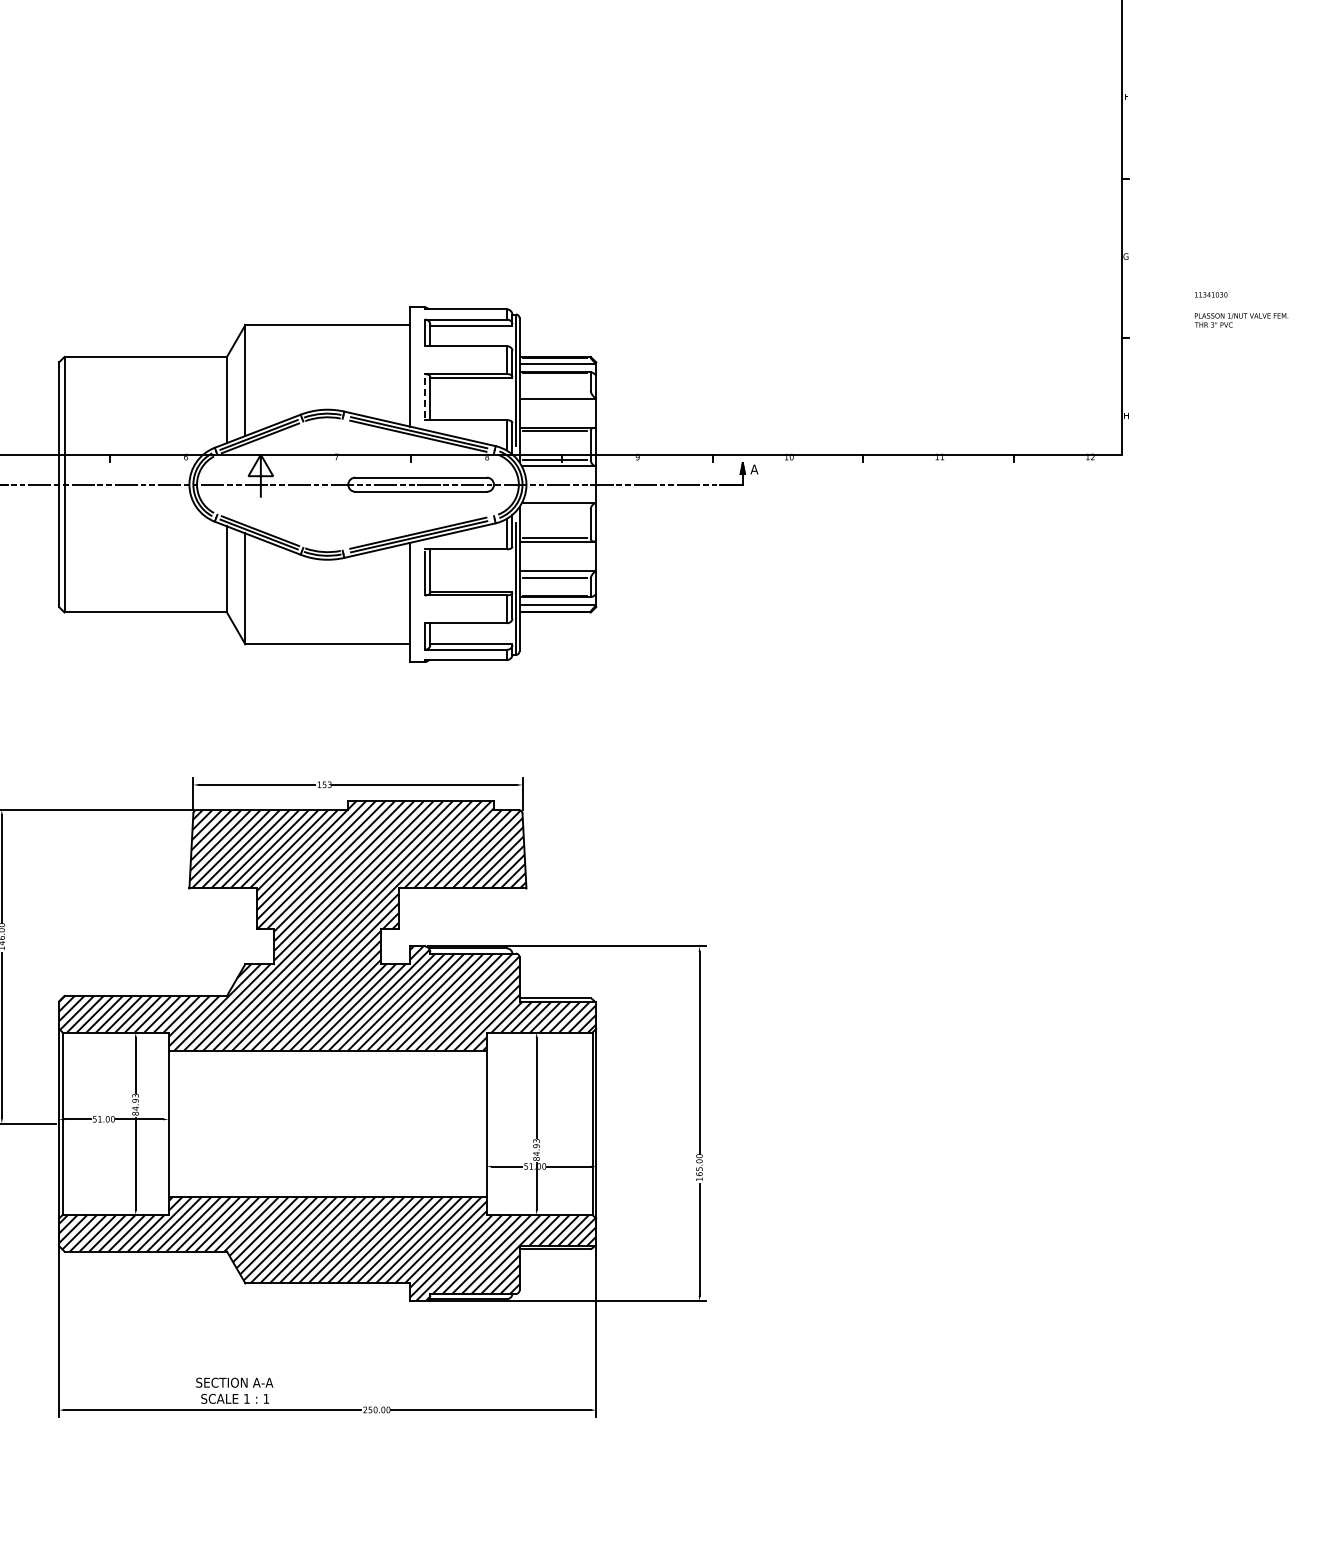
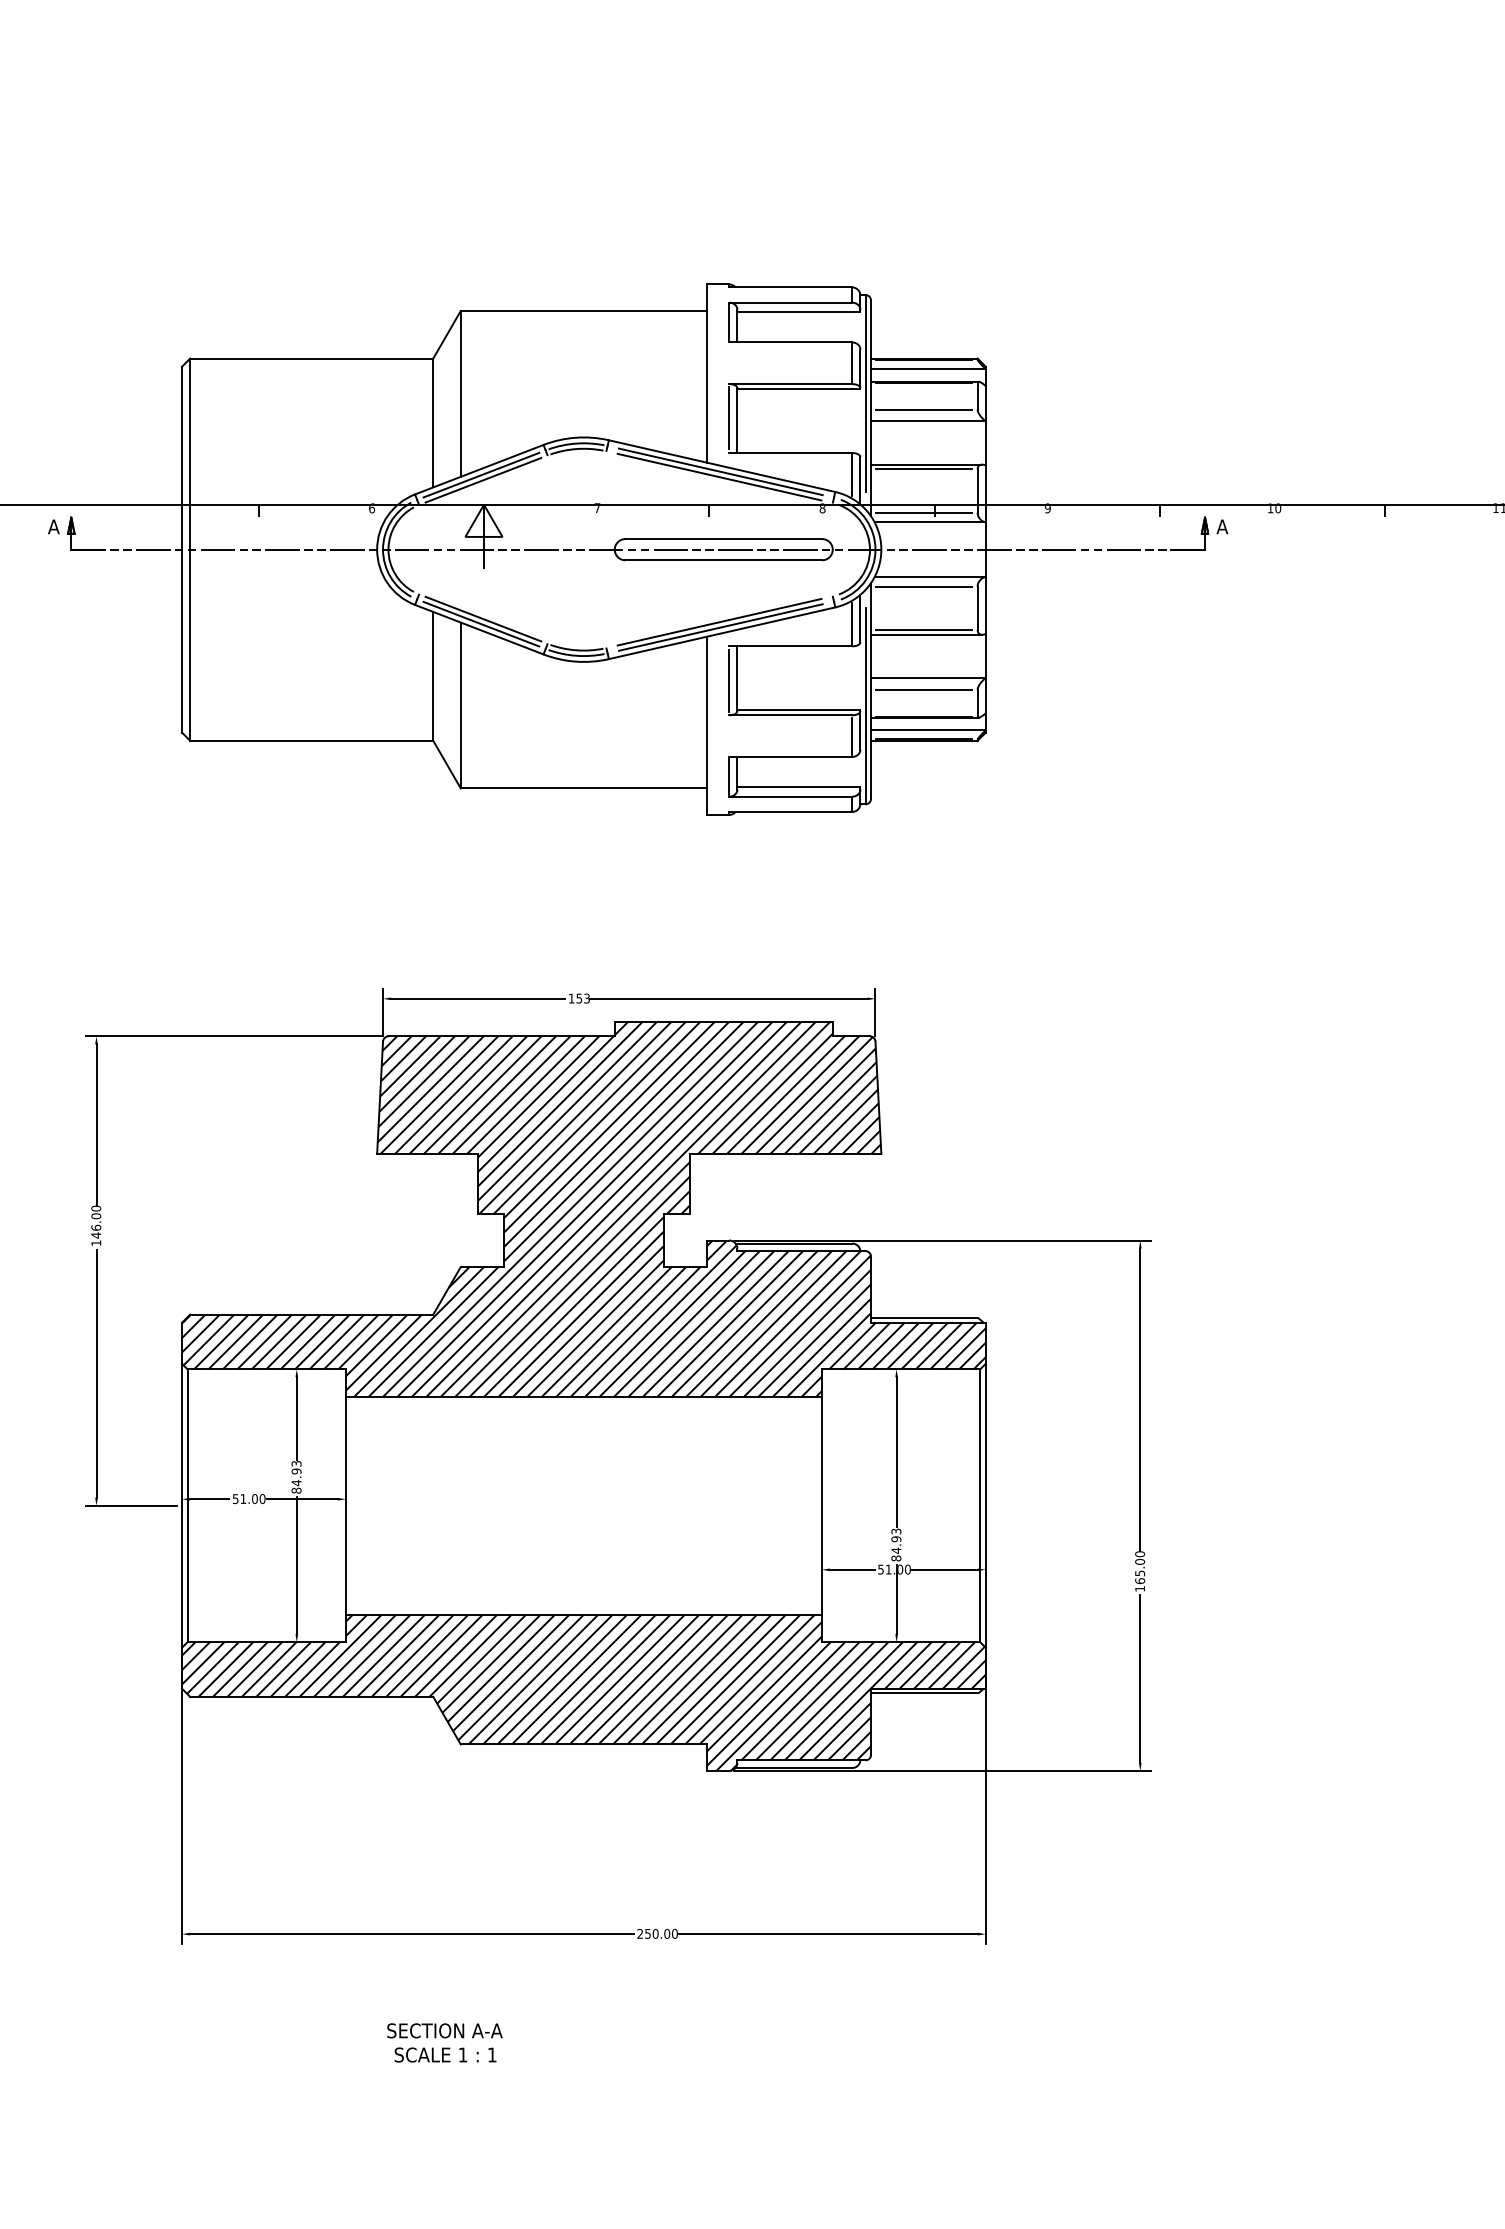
line: (555, 391) -> (924, 410), added
line: (424, 396) -> (728, 417), dashed -> solid
line: (555, 509) -> (924, 586), added
text: (234, 1390) -> (444, 2042), moved

